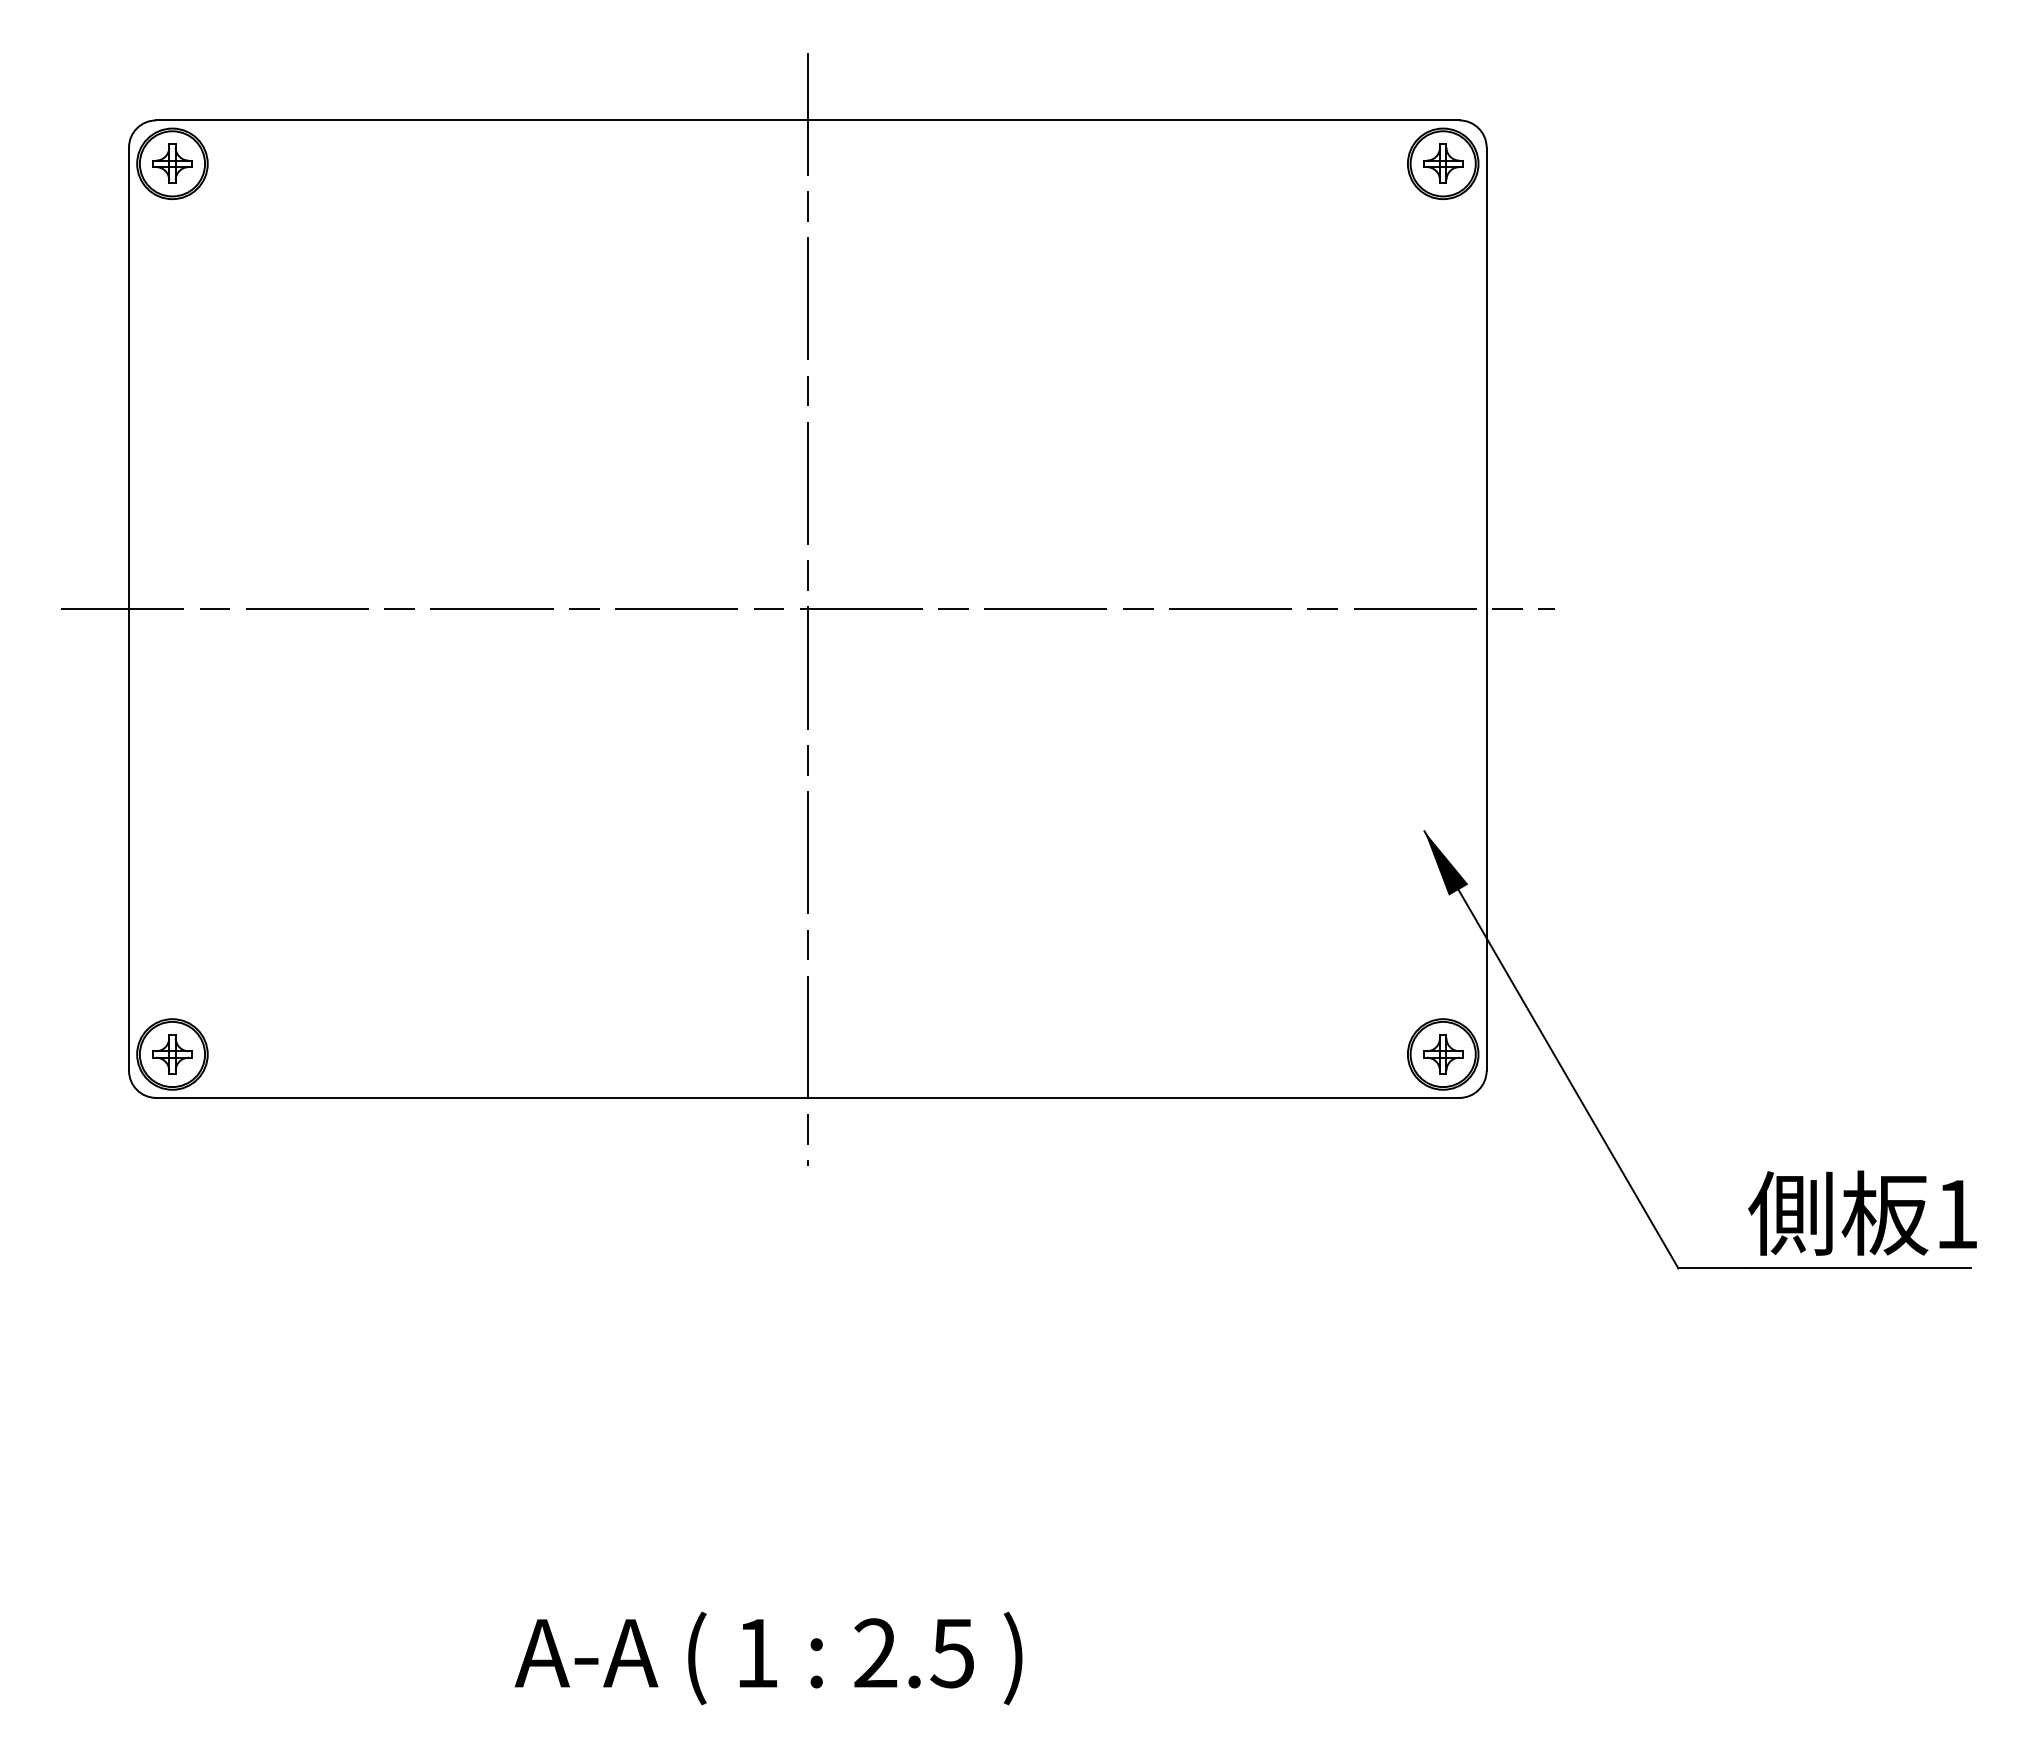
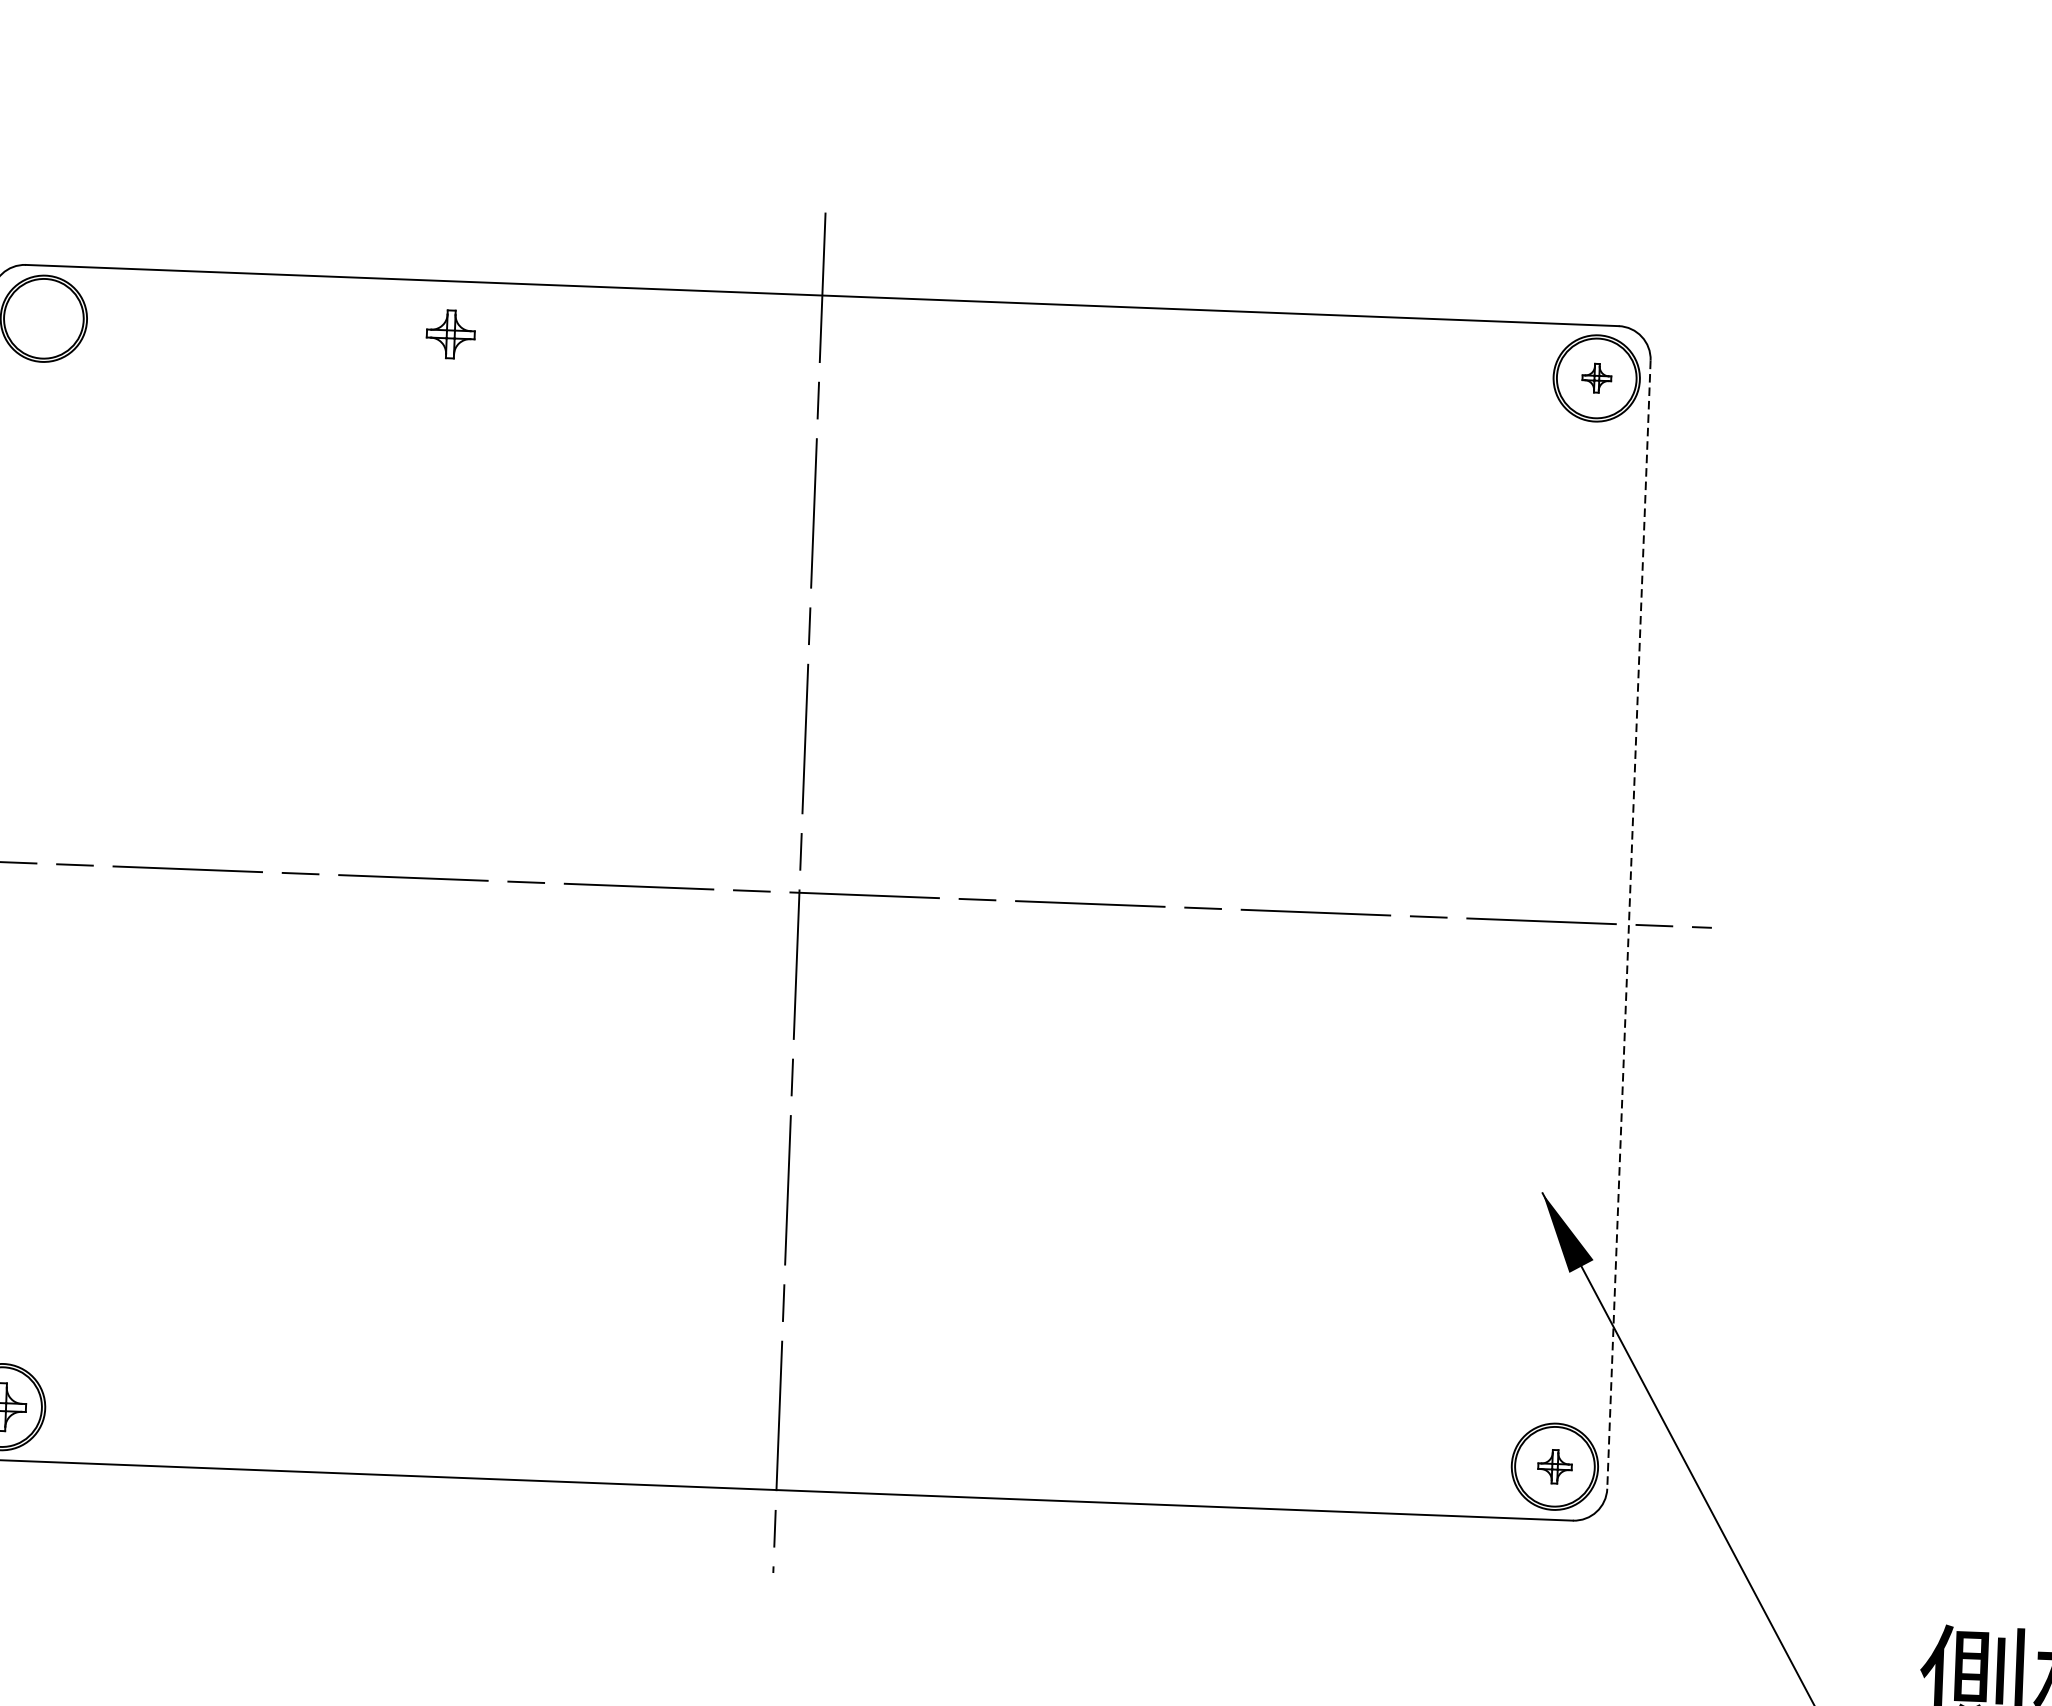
part: (172, 163) -> (450, 333), moved
part: (1443, 163) -> (1597, 378), size x0.6
line: (1486, 609) -> (1628, 925), solid -> dashed
part: (1443, 1054) -> (1555, 1466), size x0.7

